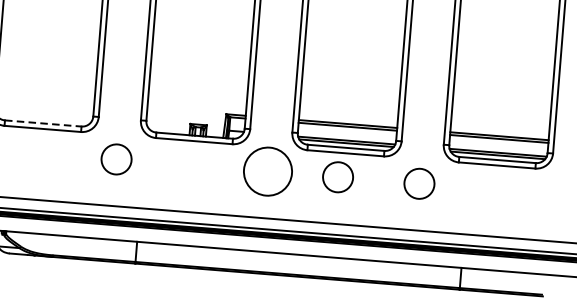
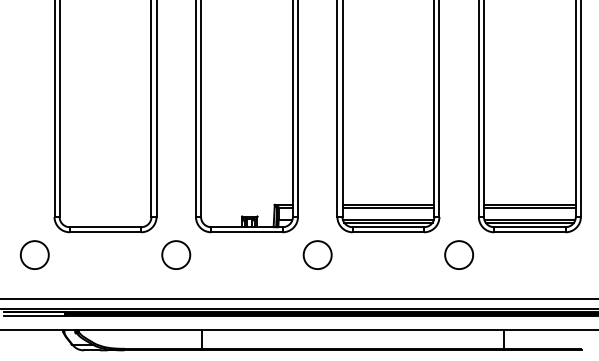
line: (43, 123) -> (105, 227), dashed -> solid
circle: (267, 172) -> (317, 255), size x0.62
circle: (337, 176) -> (382, 254), removed

